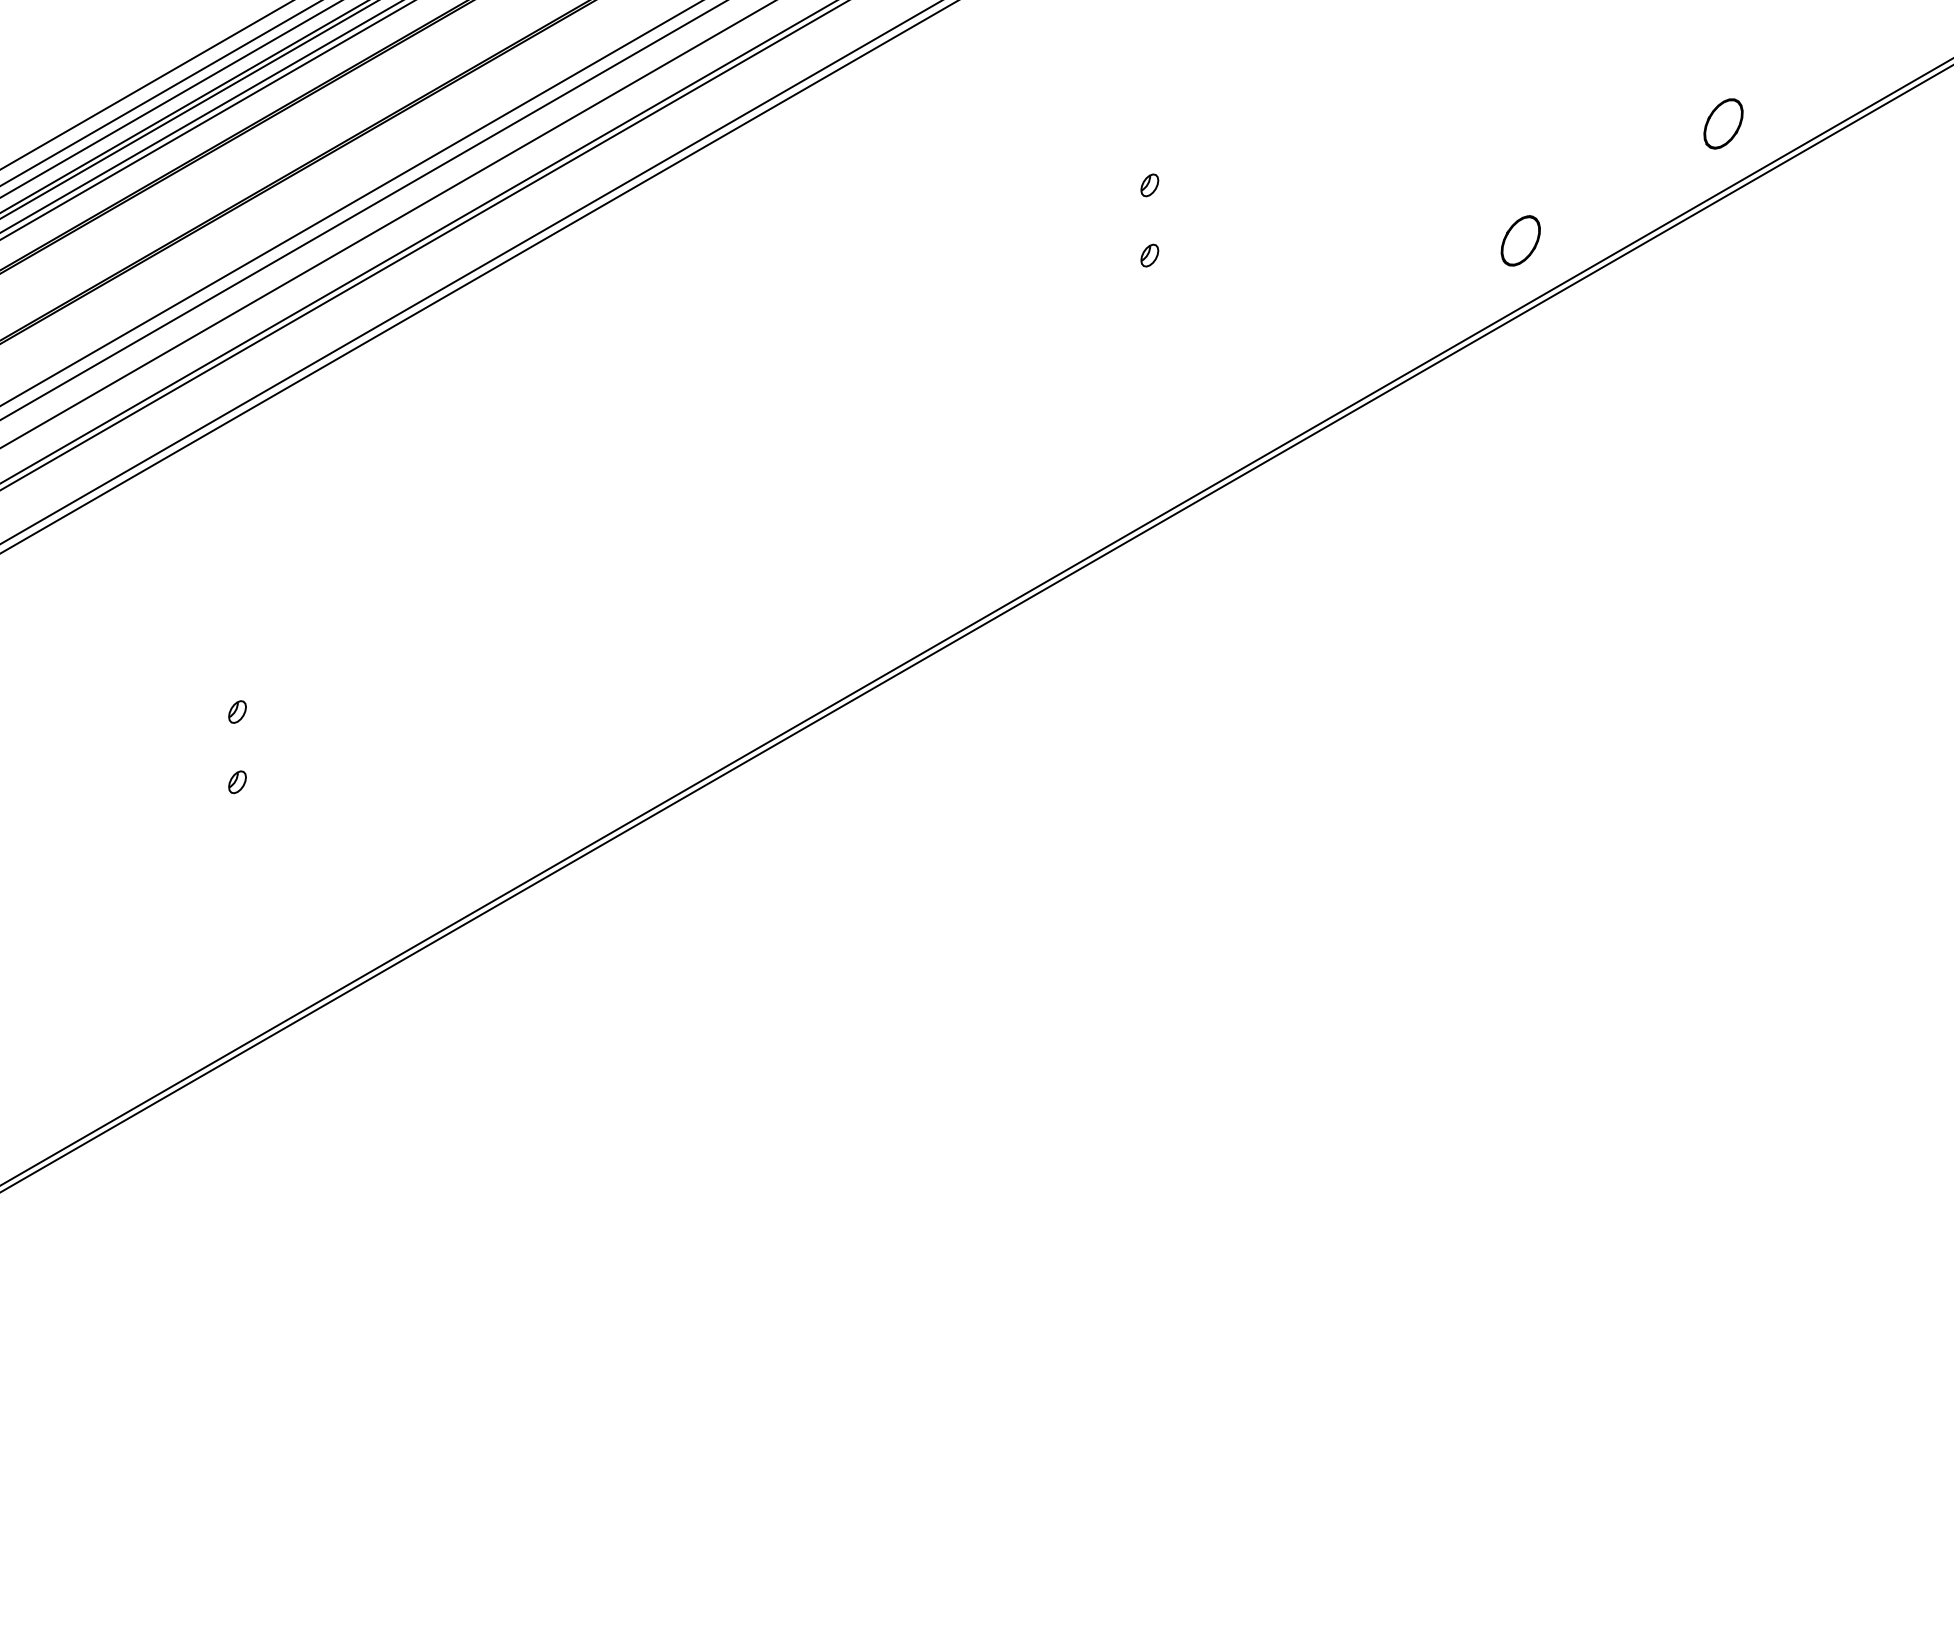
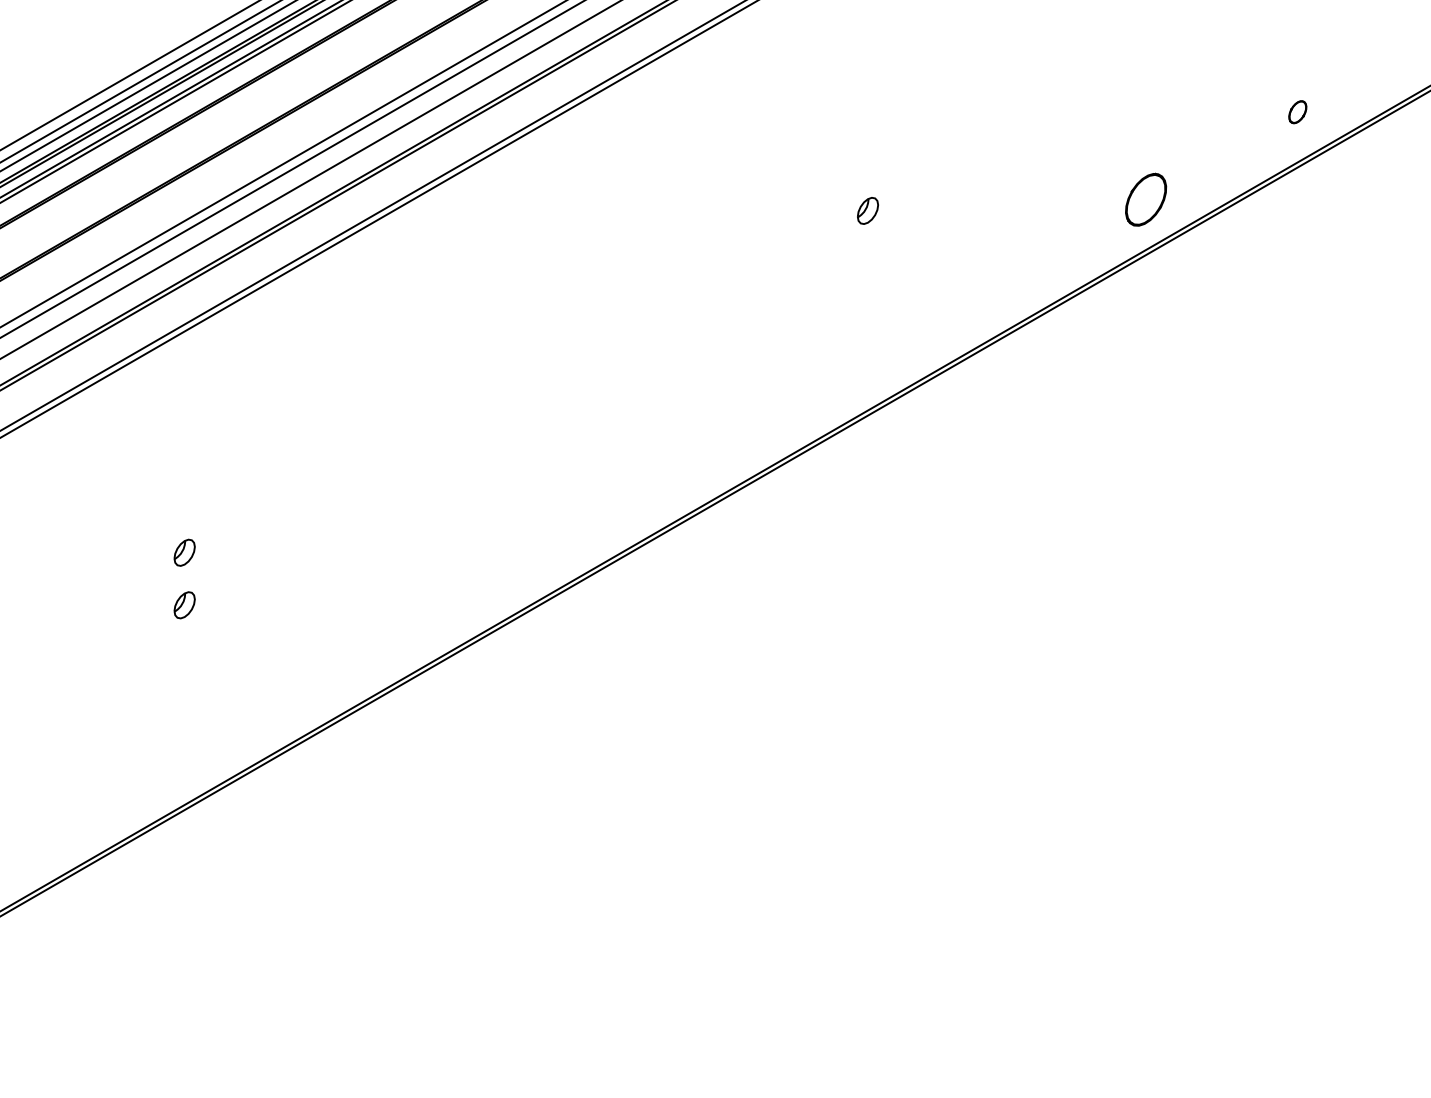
part: (1723, 123) -> (1297, 111), size x0.6
part: (1149, 185) -> (867, 158), removed
part: (1520, 240) -> (1145, 199), size x1.4
part: (1149, 255) -> (867, 210), size x1.6
part: (237, 711) -> (184, 552), size x1.6
part: (237, 782) -> (184, 605), size x1.6

